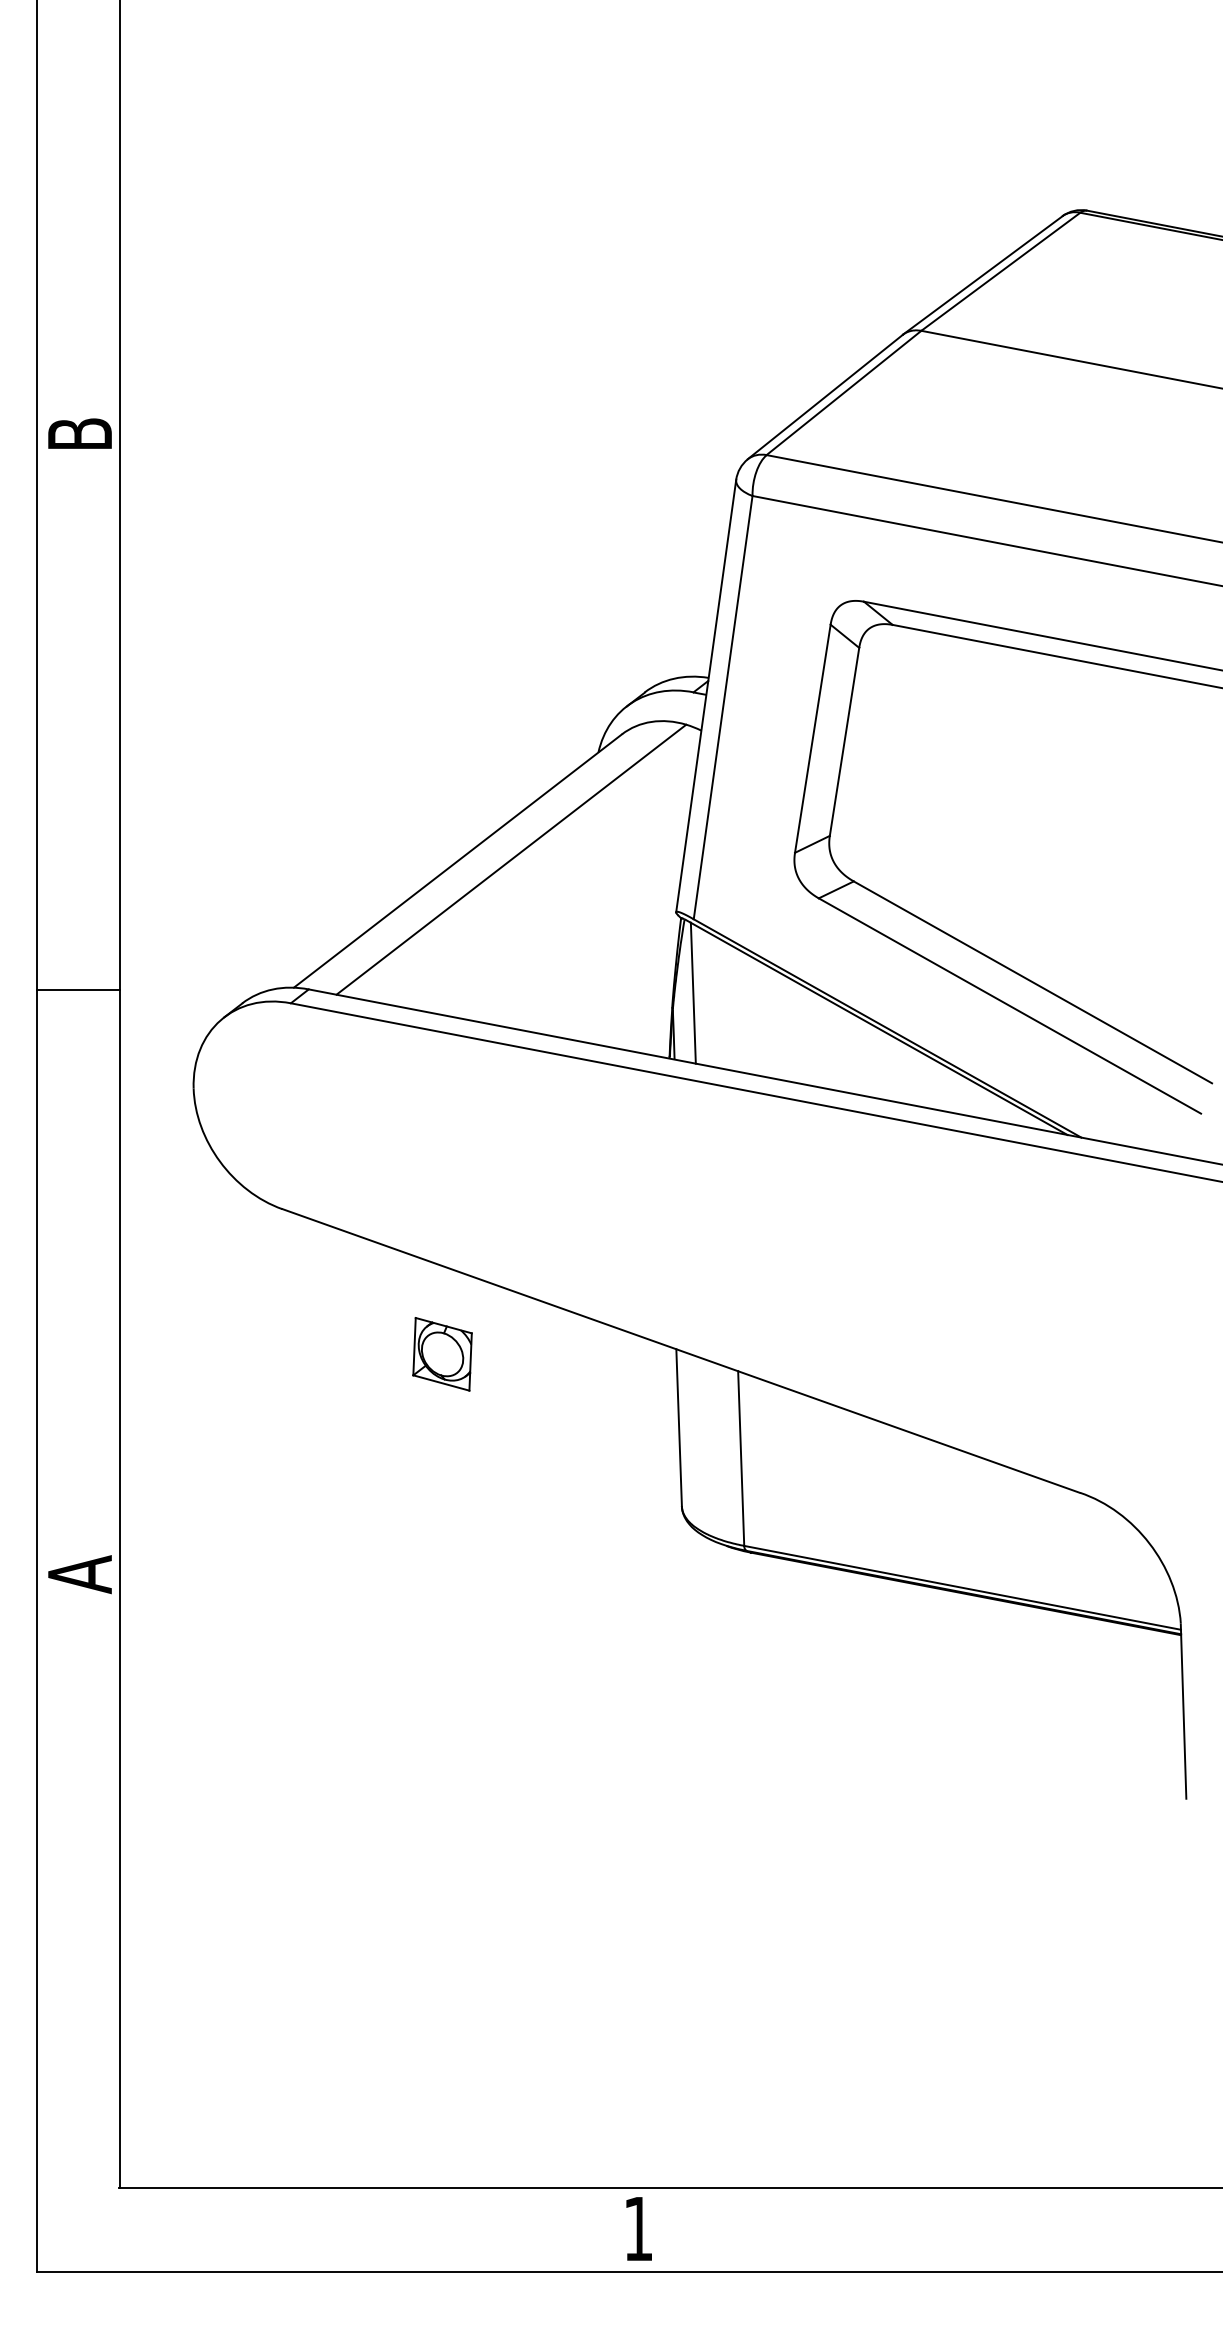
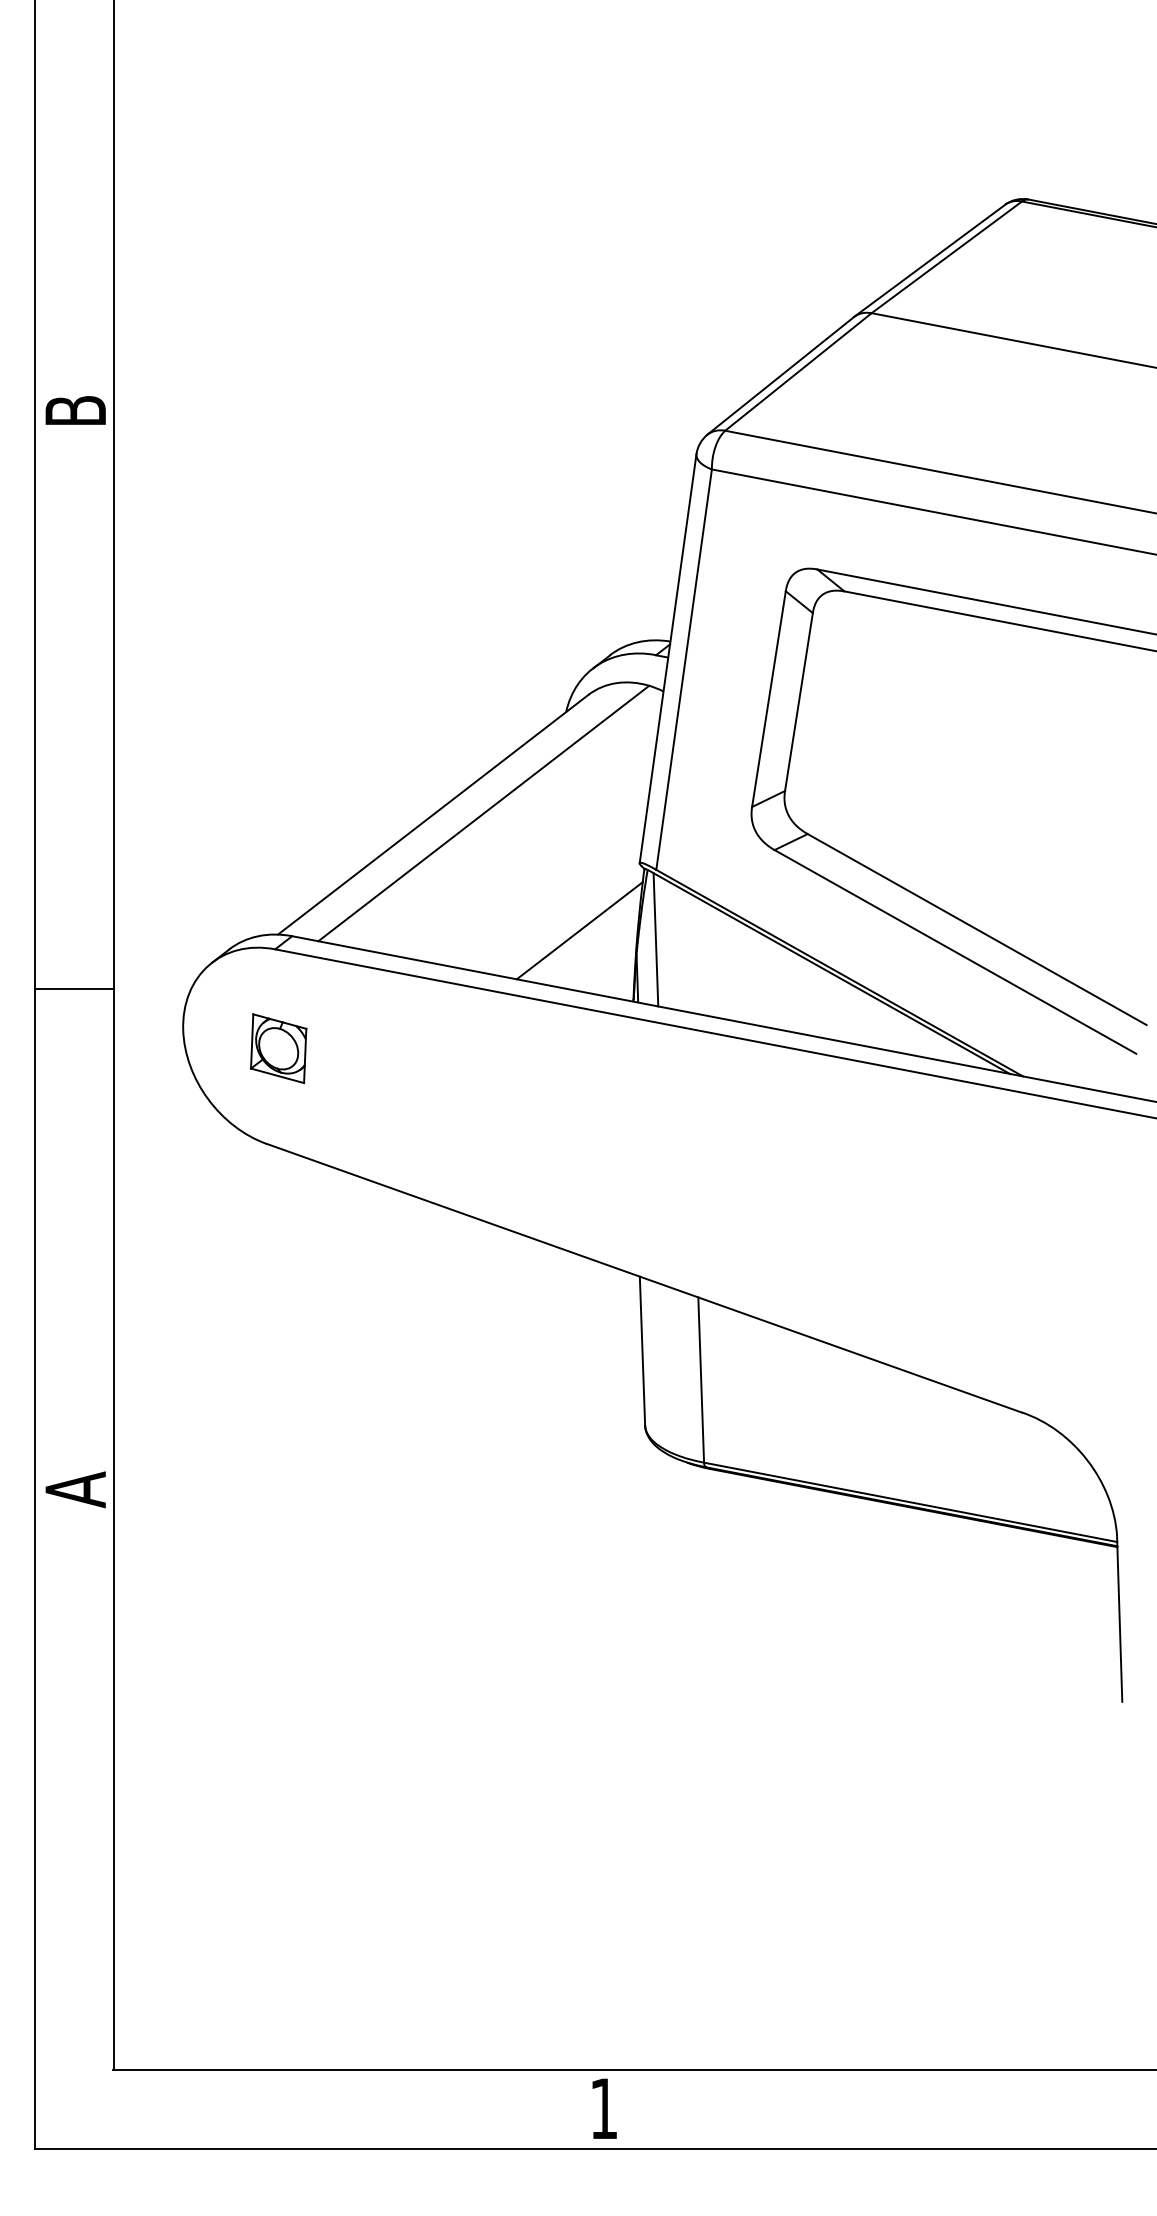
line: (612, 983) -> (579, 930), added
line: (78, 990) -> (74, 989), moved
part: (442, 1354) -> (278, 1048), moved

